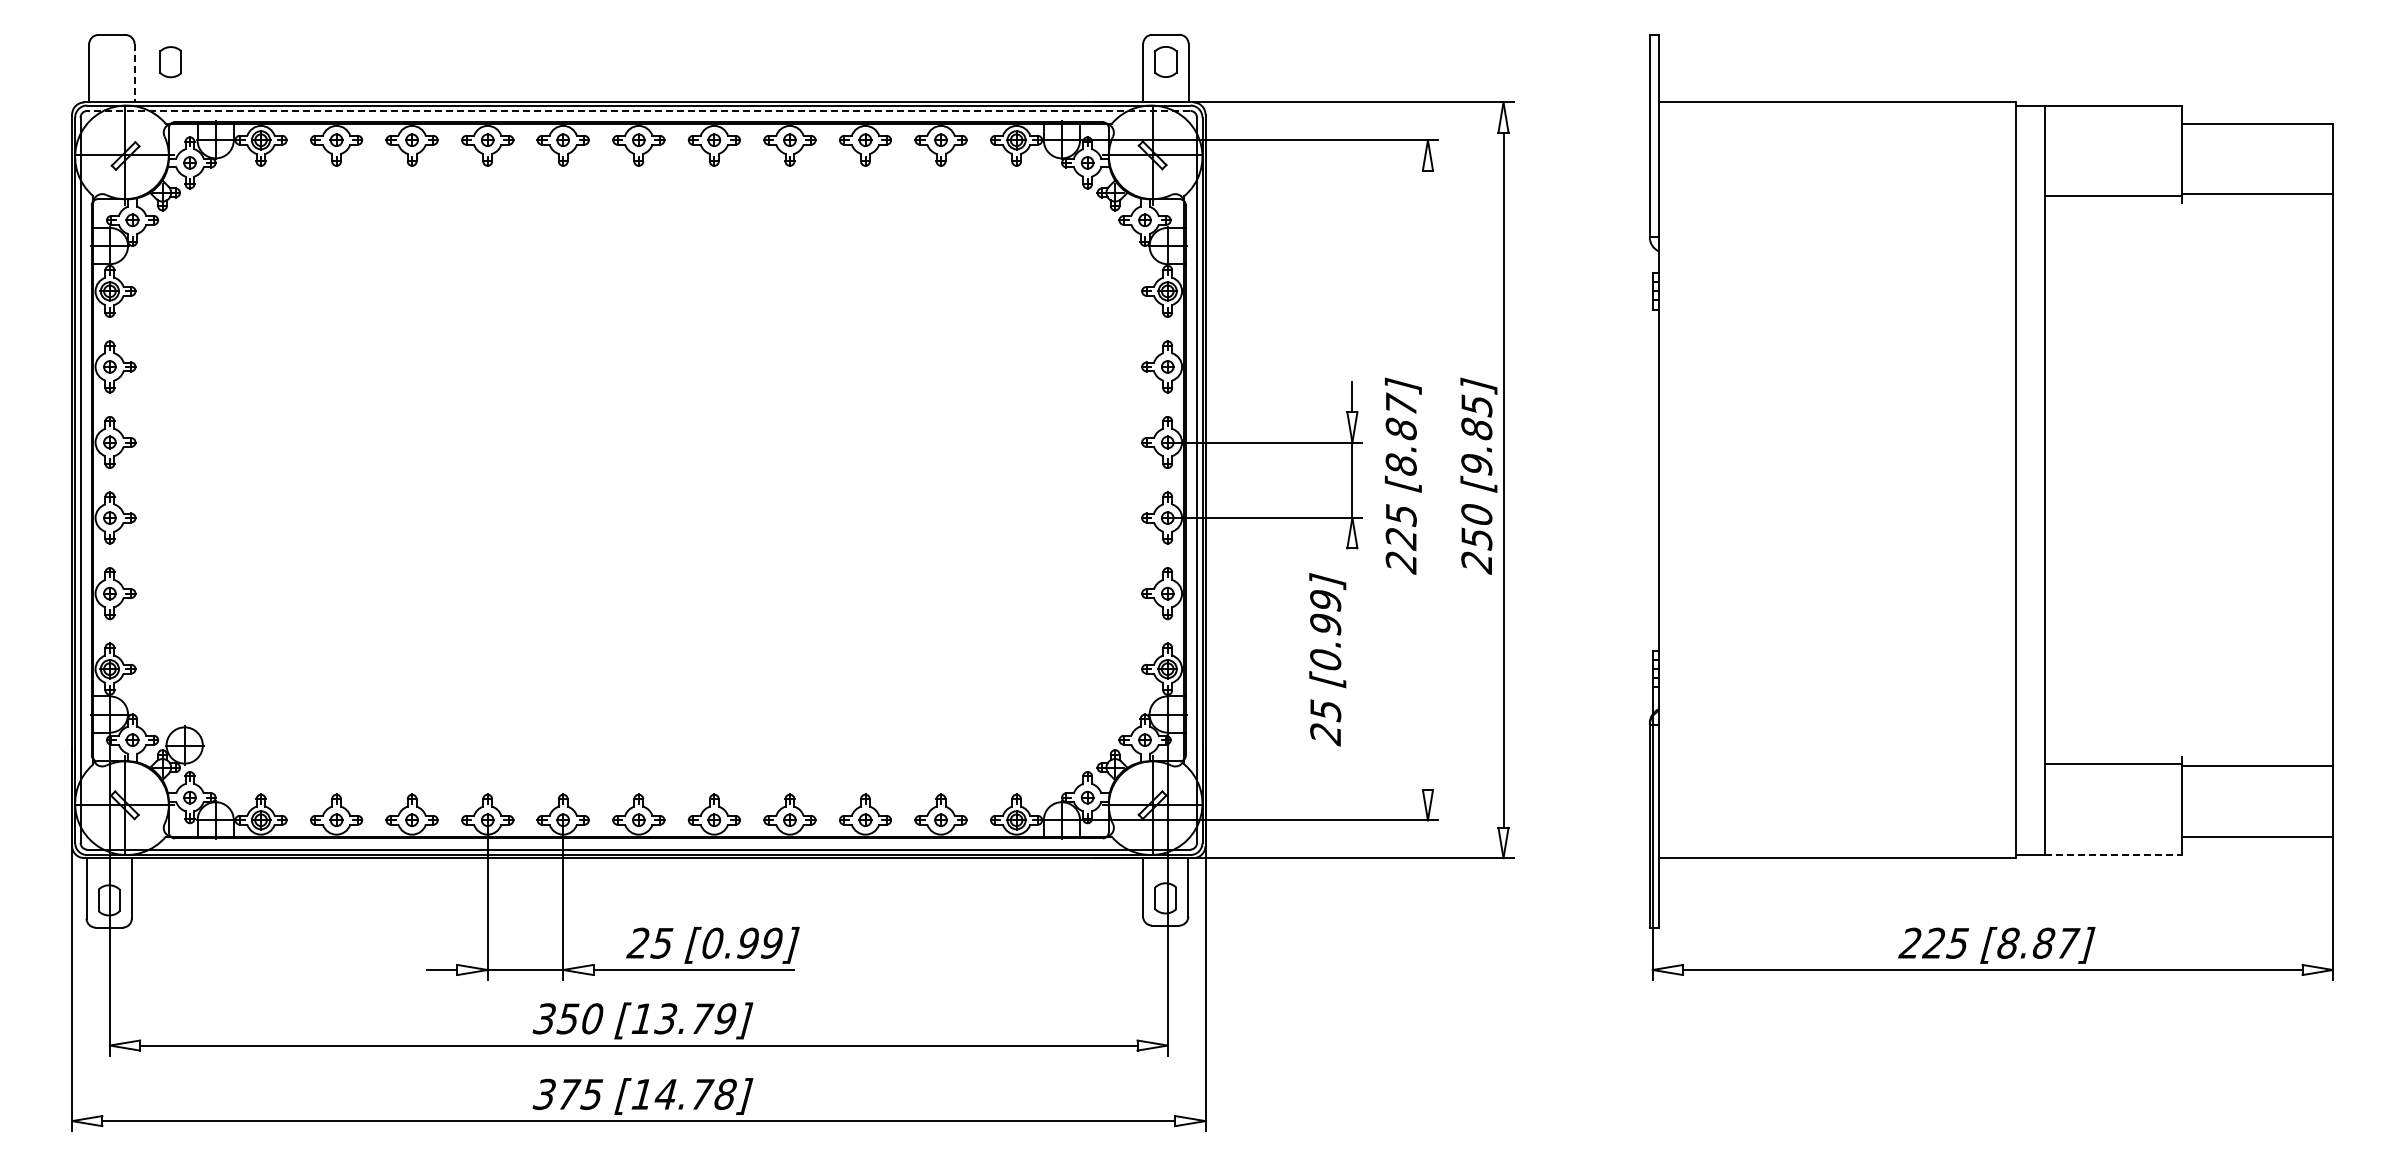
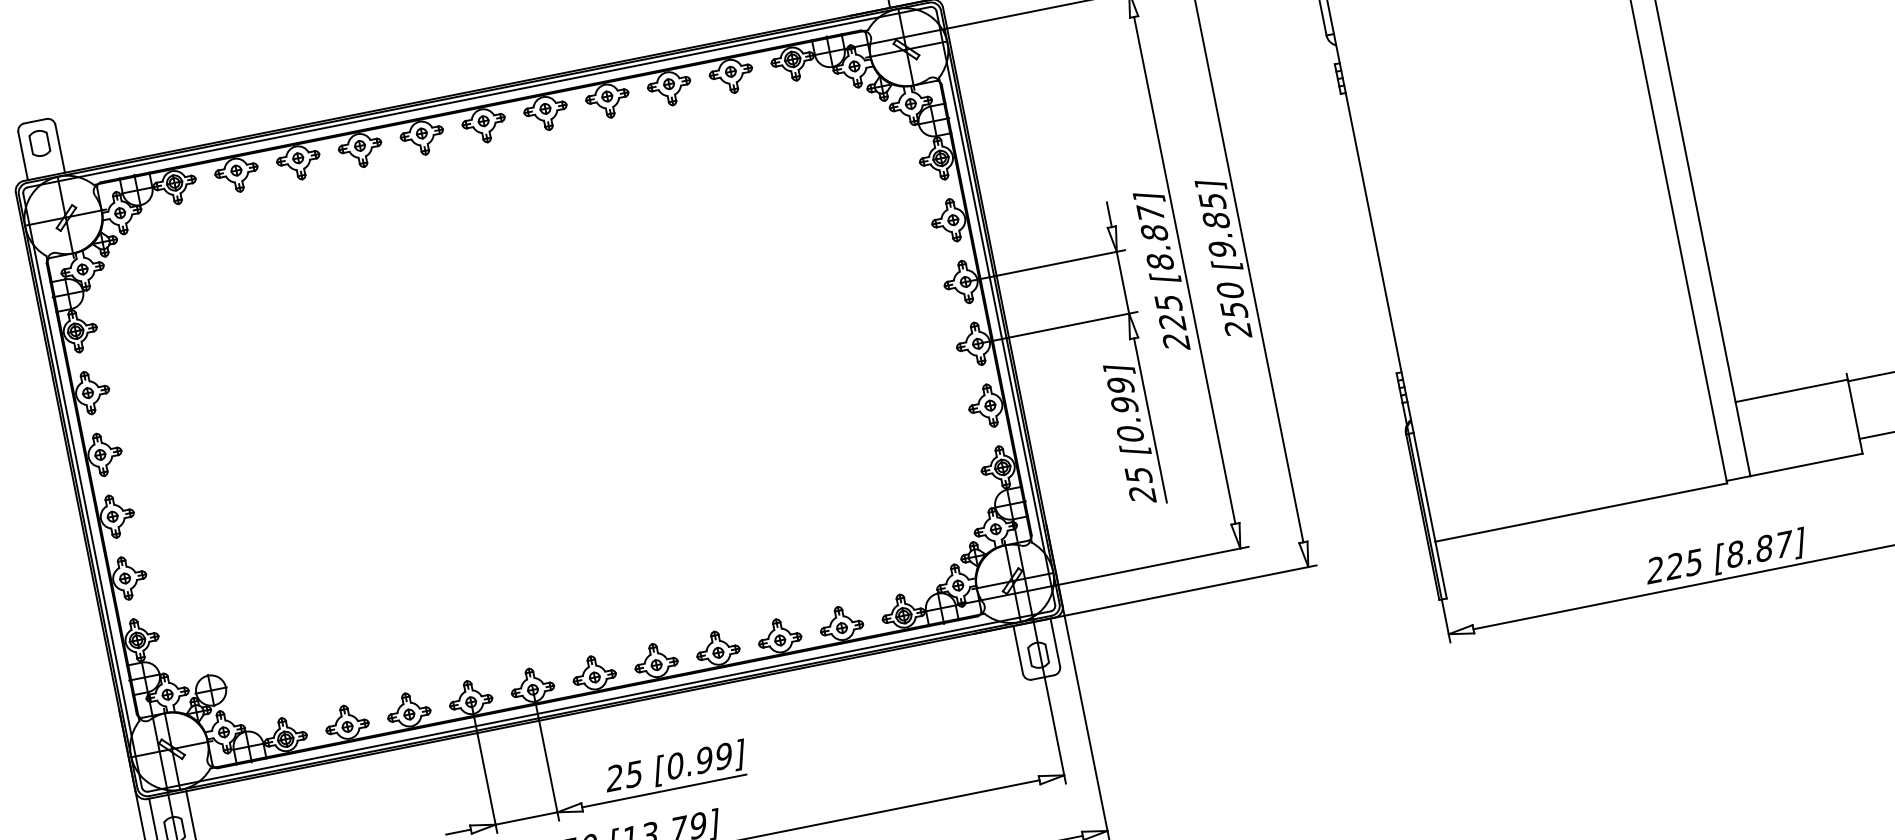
part: (170, 62) -> (39, 143), moved
line: (134, 73) -> (60, 149), dashed -> solid
line: (638, 110) -> (478, 96), dashed -> solid
line: (1427, 480) -> (1184, 270), added
line: (1352, 648) -> (1150, 420), added
line: (2113, 855) -> (1806, 465), dashed -> solid

